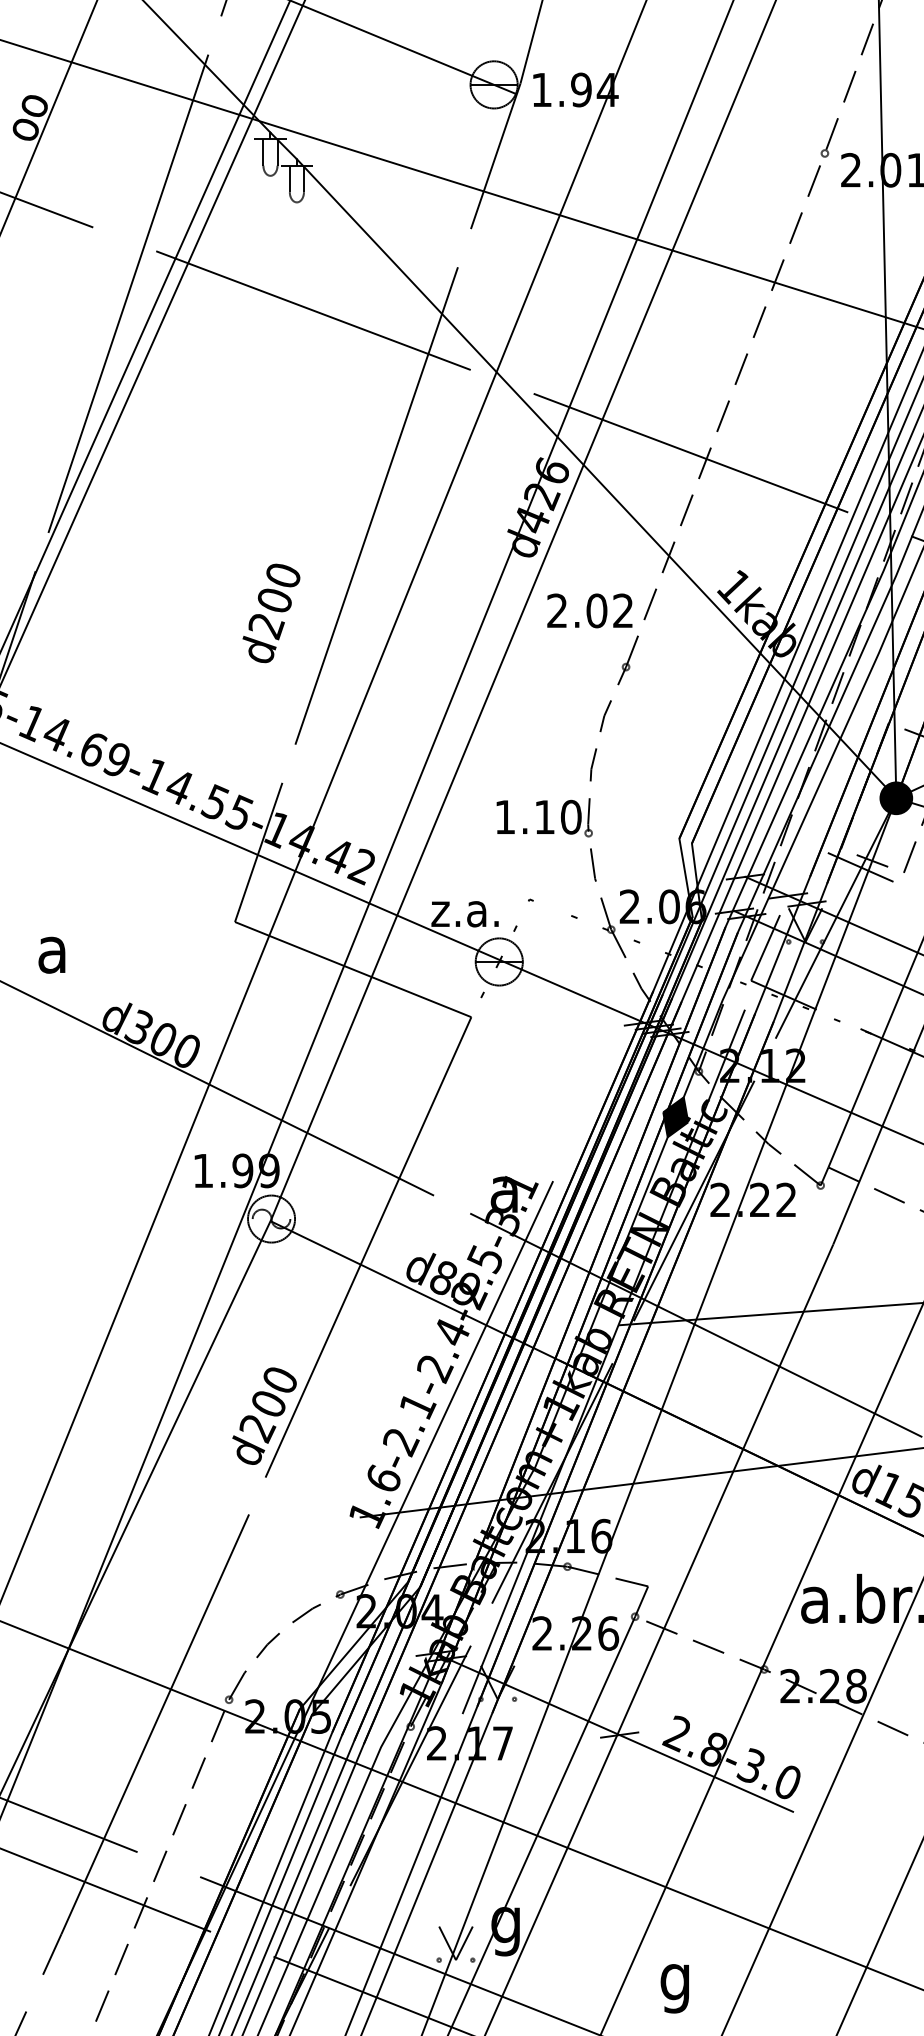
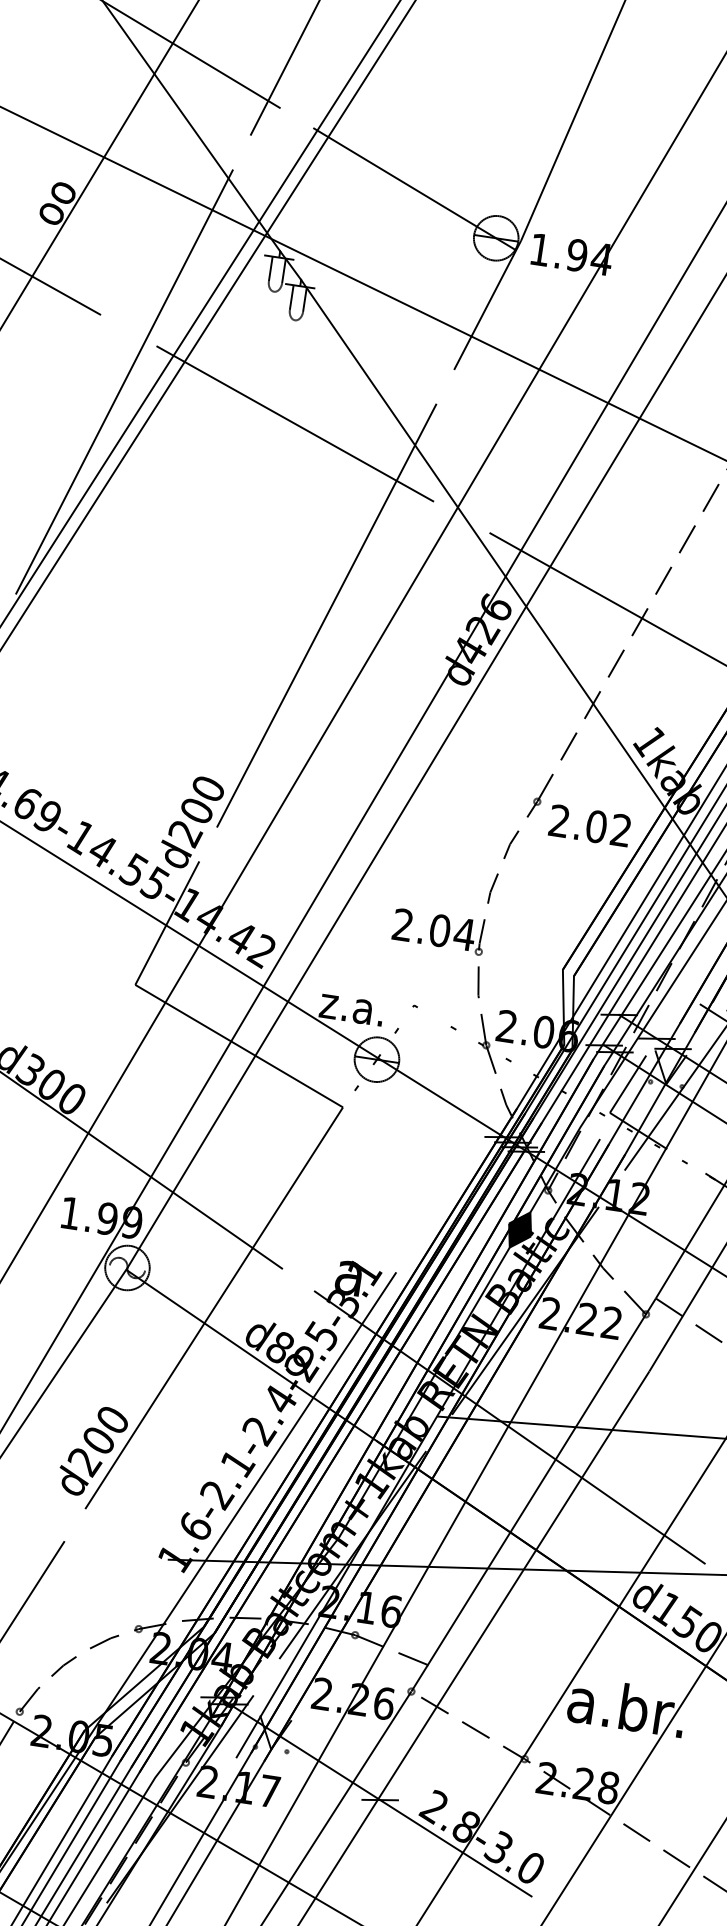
text: (589, 610) -> (589, 825), moved
text: (271, 613) -> (191, 822), moved
text: (538, 816) -> (434, 929), 1.10 -> 2.04
line: (734, 1385) -> (537, 1489), added

